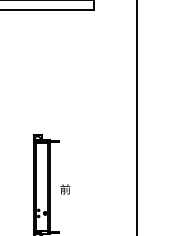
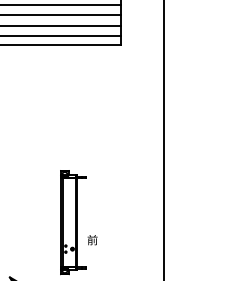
text: (65, 189) -> (92, 240), moved

